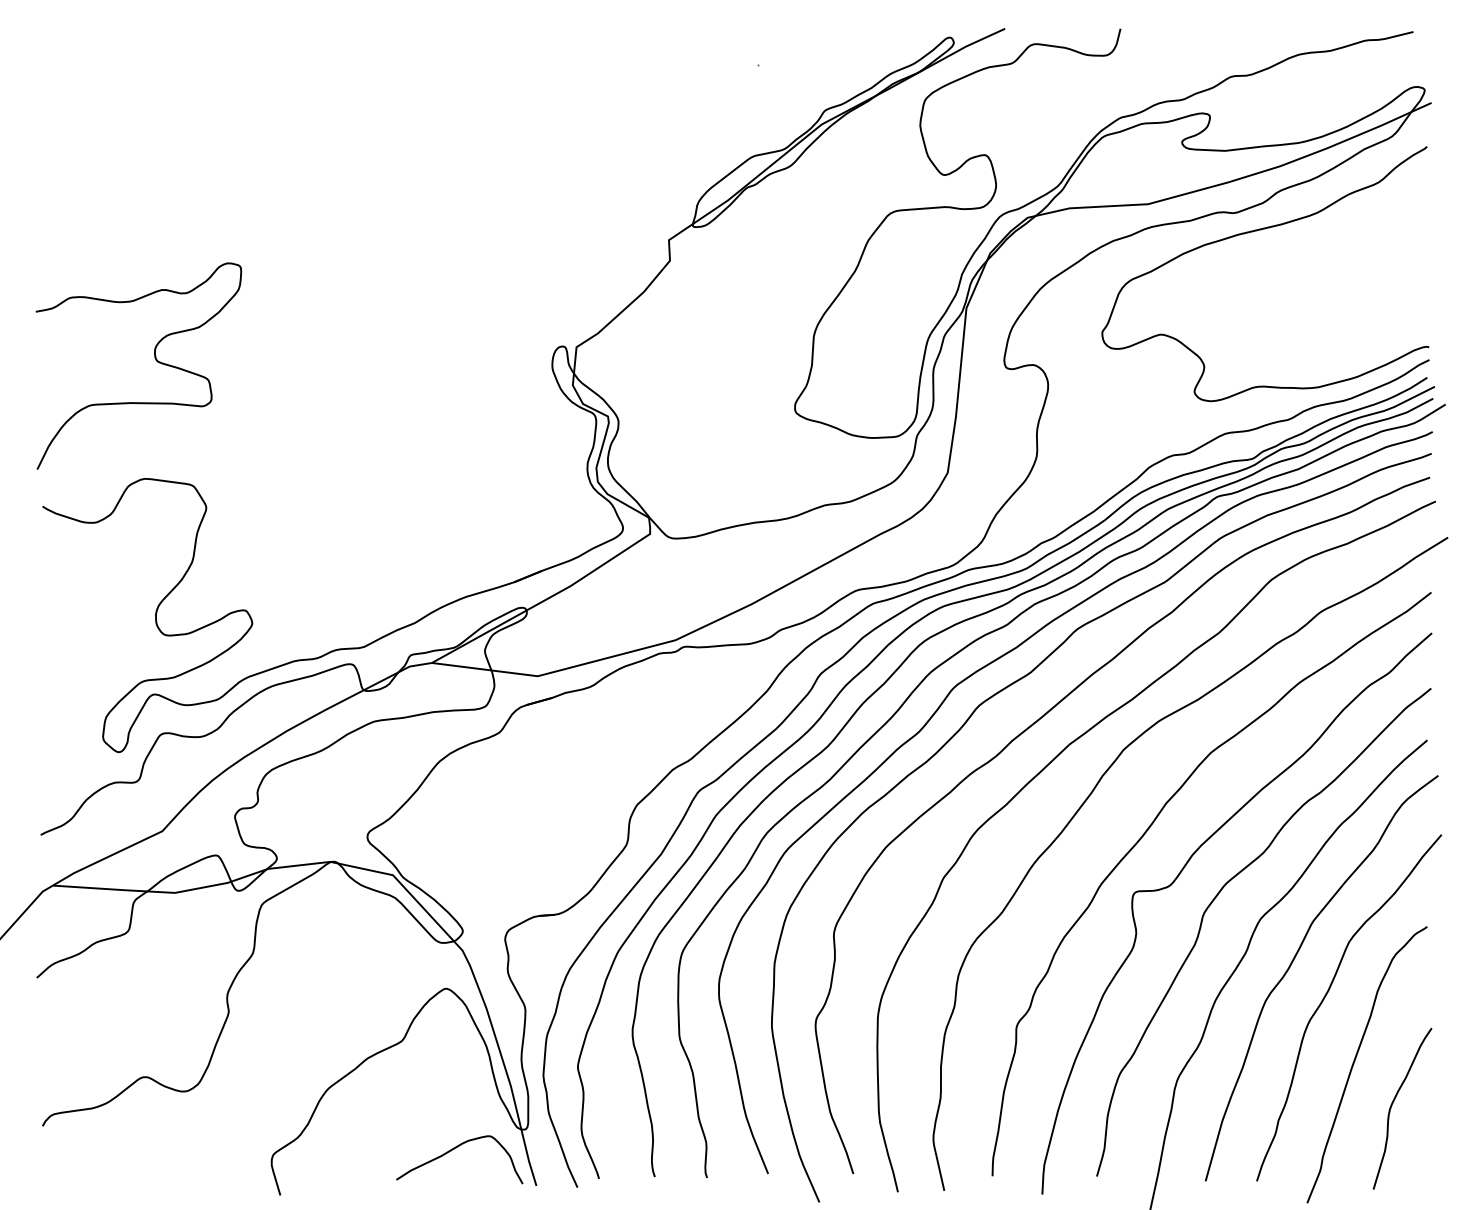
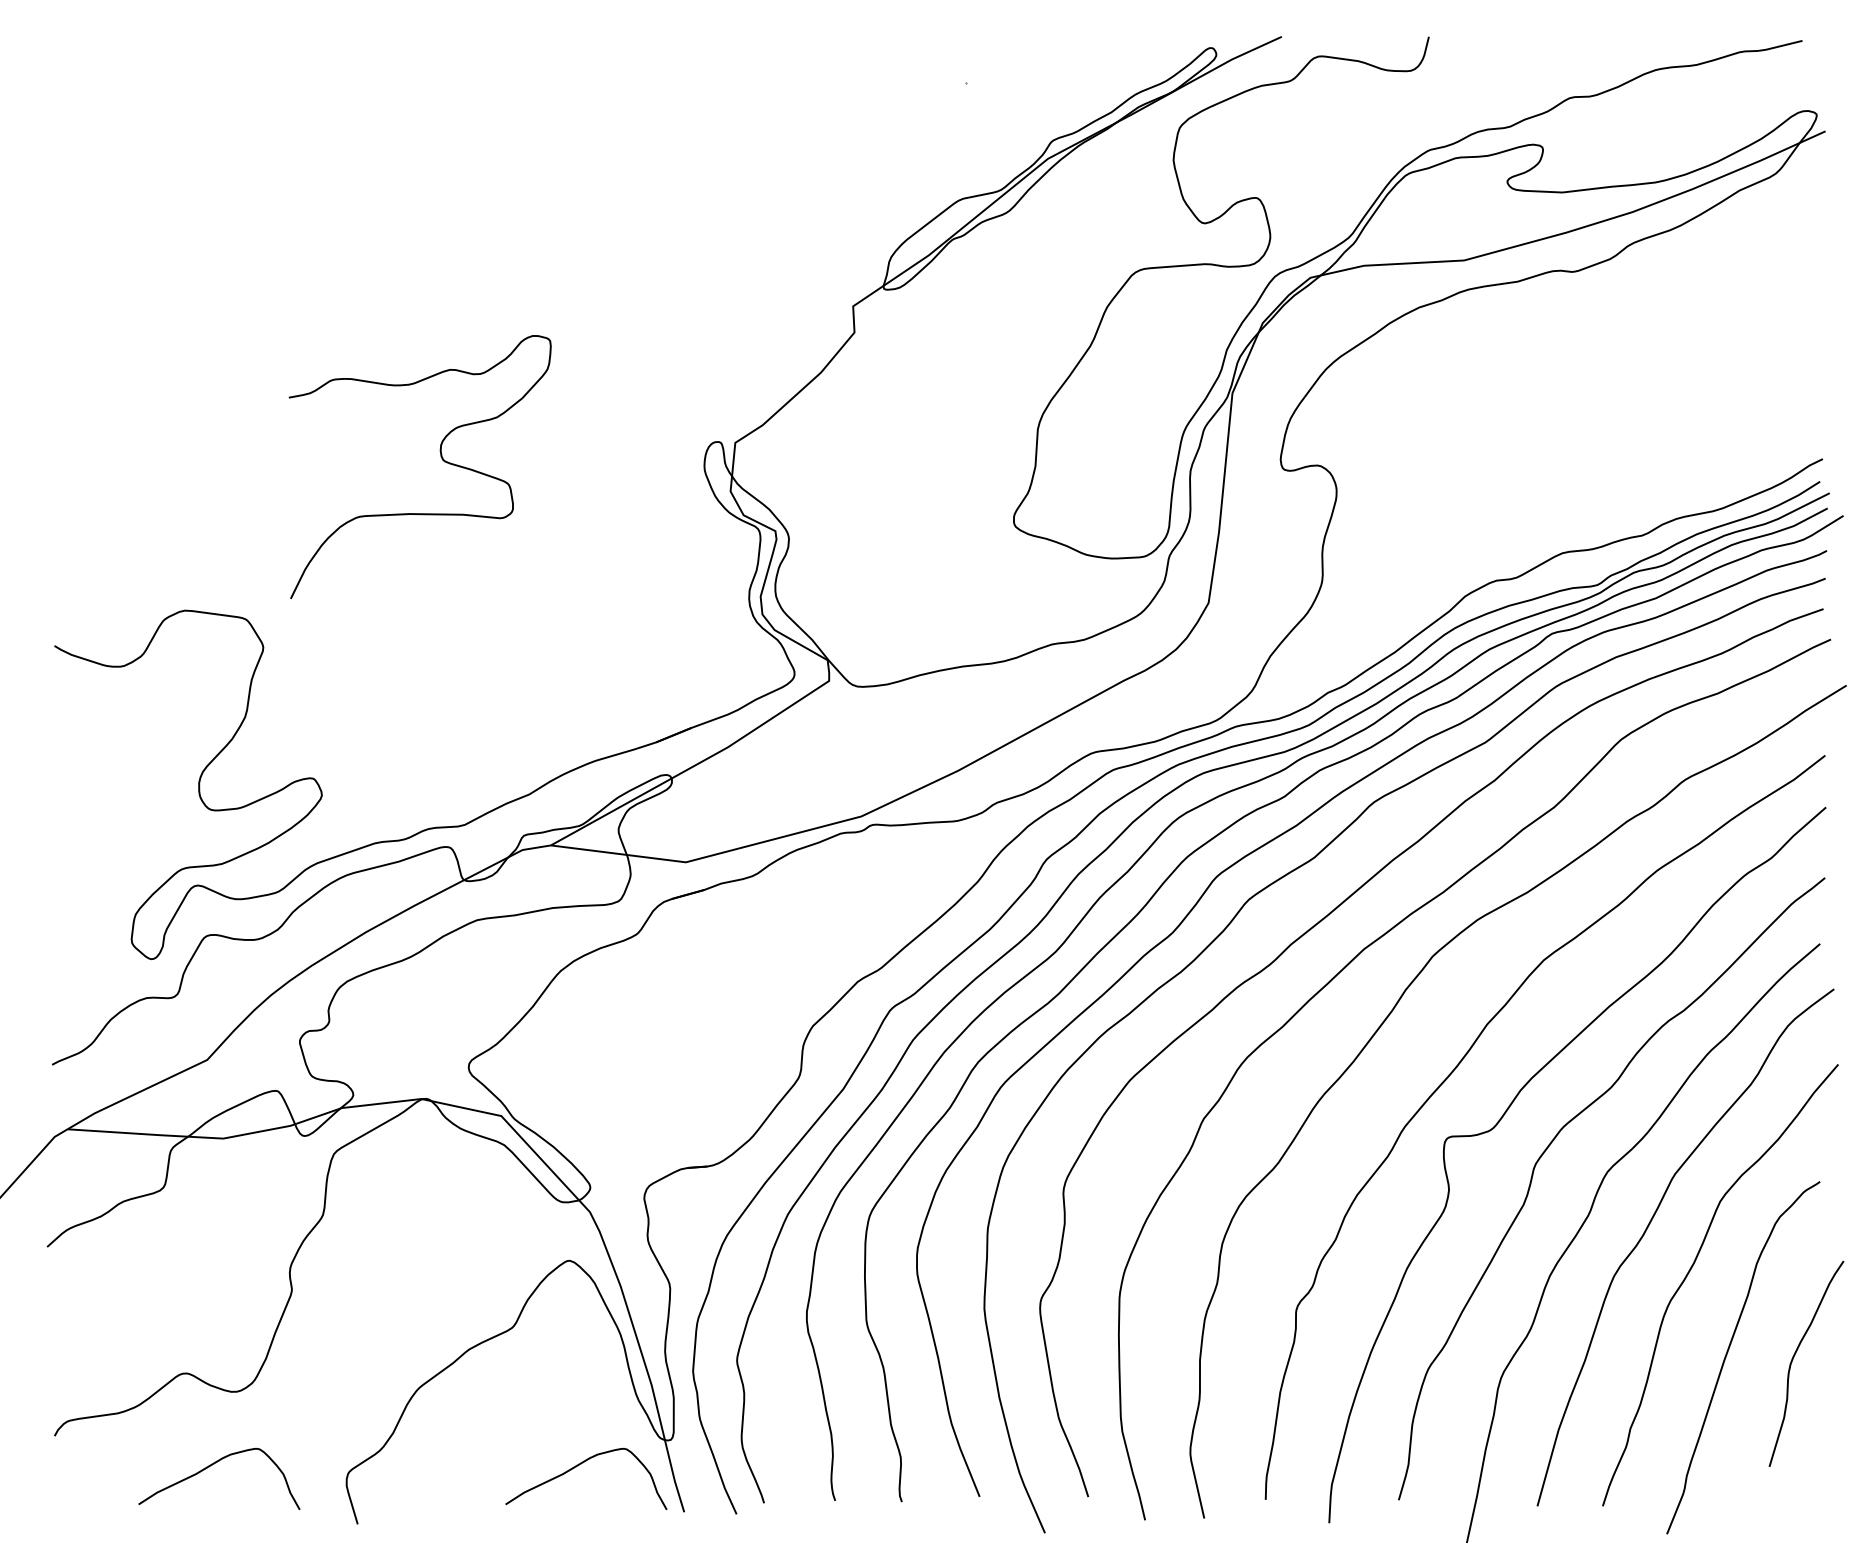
curve: (1255, 231) -> (1600, 295), removed
curve: (154, 357) -> (440, 456), moved
curve: (1393, 1103) -> (1794, 1357), moved
curve: (166, 1149) -> (212, 1465), added

